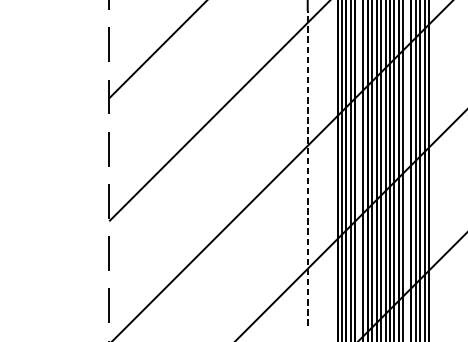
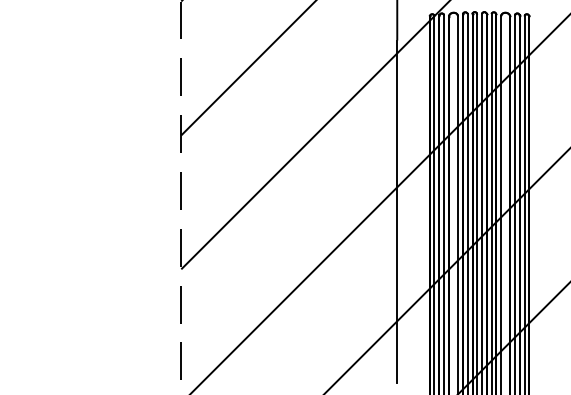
line: (307, 168) -> (397, 211), dashed -> solid

